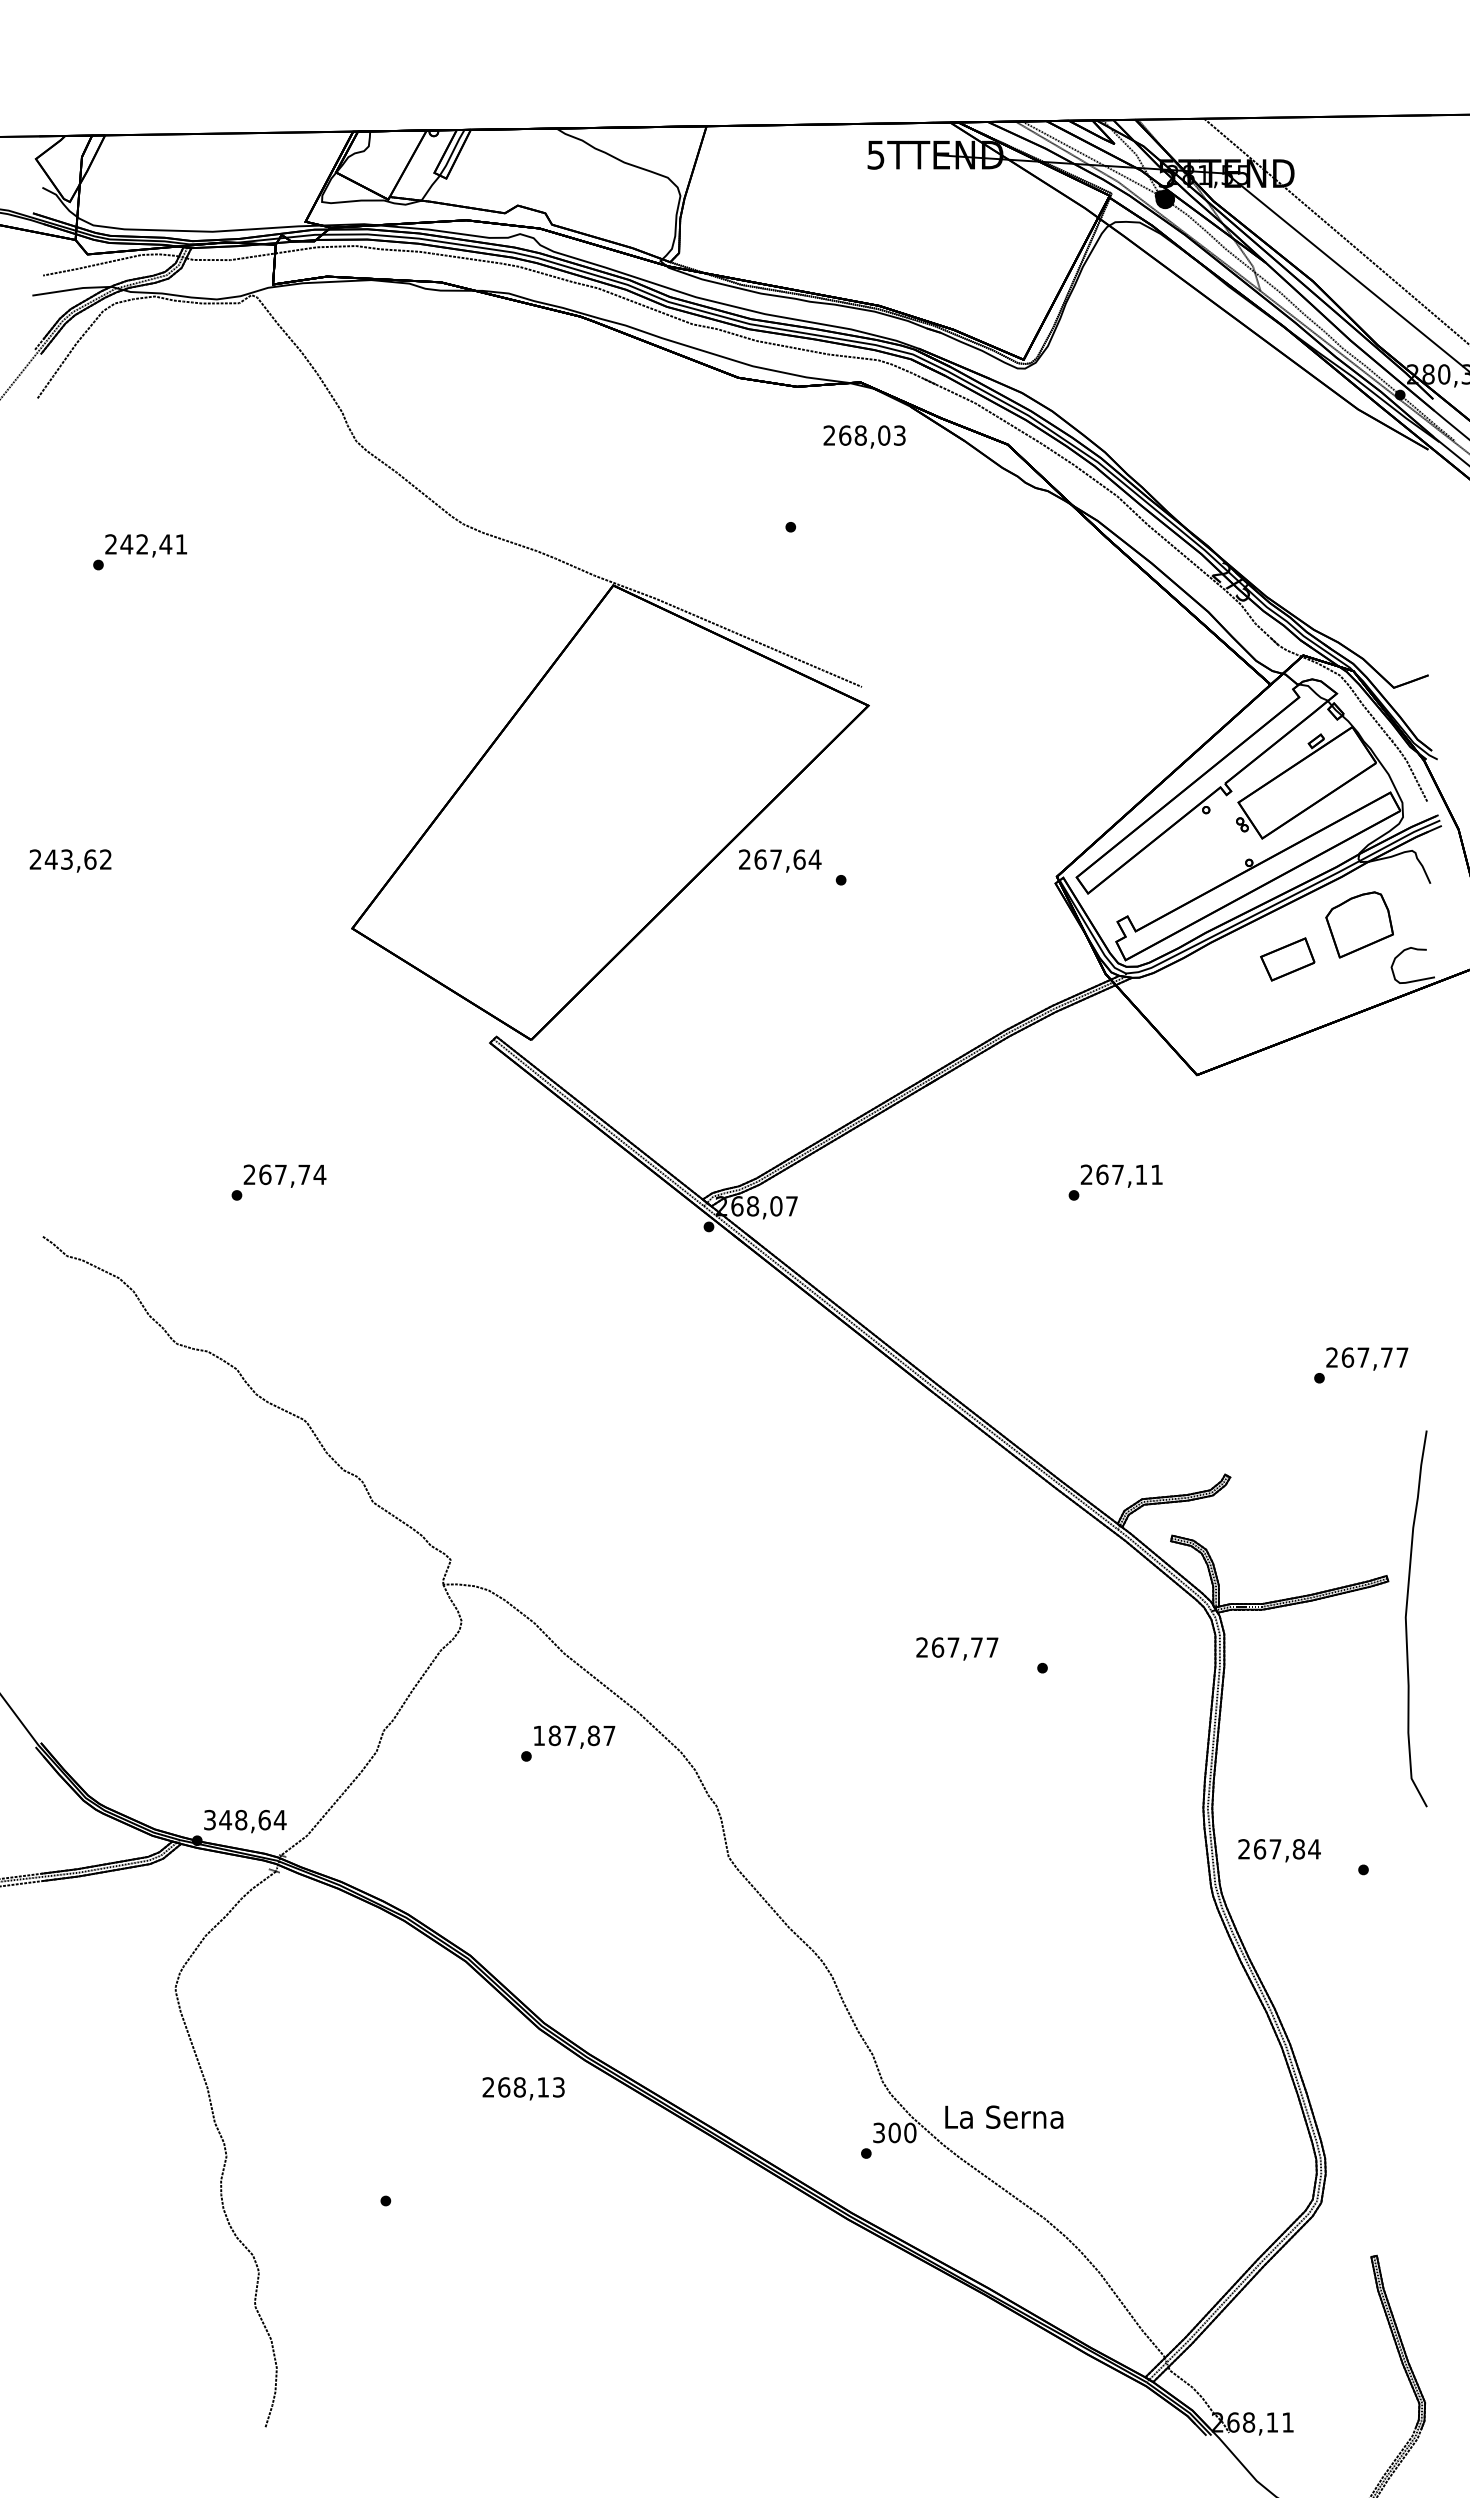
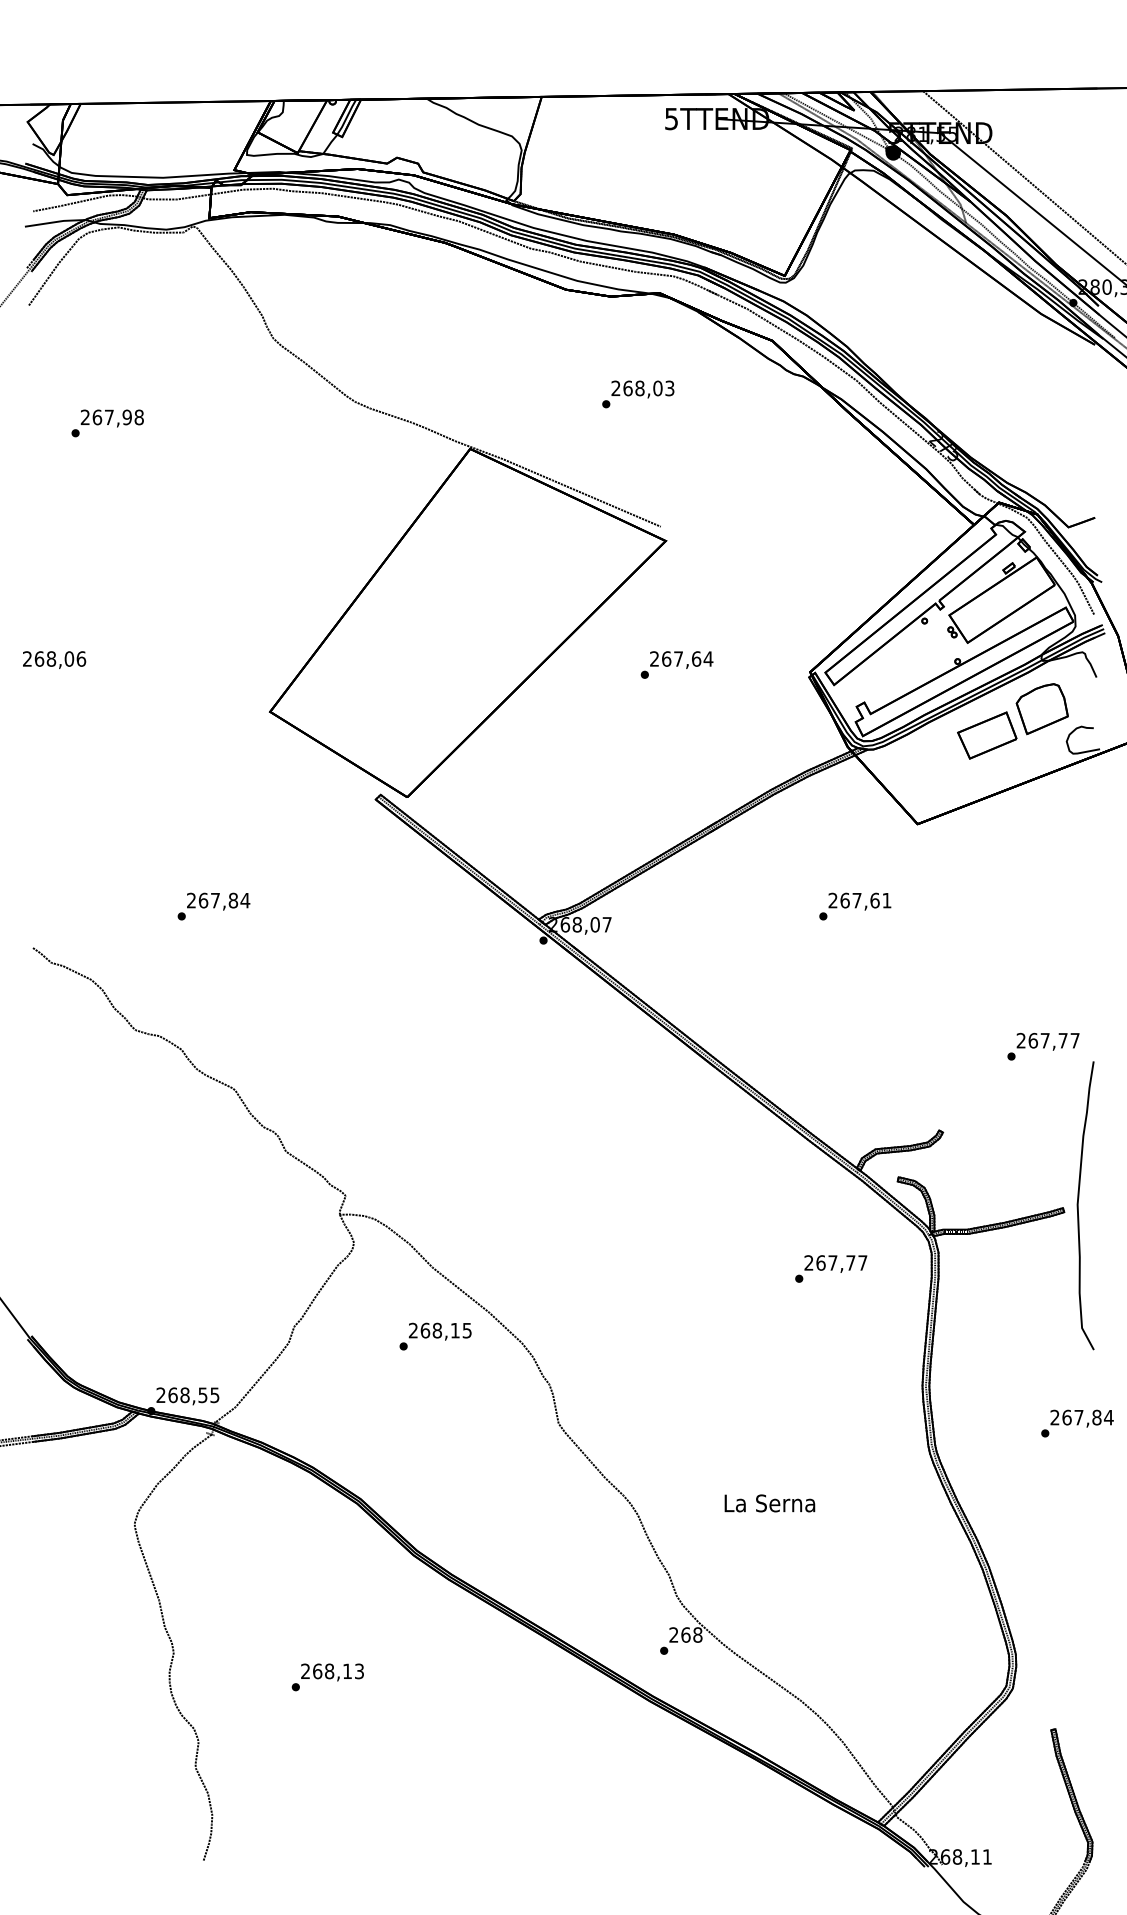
text: (864, 436) -> (642, 389), moved
text: (153, 544) -> (117, 417), 242,41 -> 267,98
text: (78, 859) -> (60, 658), 243,62 -> 268,06
text: (780, 860) -> (681, 659), moved
part: (1287, 959) -> (986, 735), size x1.43
text: (304, 1174) -> (233, 900), 267,74 -> 267,84
text: (1141, 1174) -> (875, 900), 267,11 -> 267,61
curve: (1406, 1618) -> (1078, 1205), moved
text: (957, 1648) -> (835, 1263), moved
text: (574, 1735) -> (440, 1330), 187,87 -> 268,15
text: (245, 1819) -> (188, 1394), 348,64 -> 268,55
text: (1279, 1850) -> (1082, 1418), moved
text: (523, 2088) -> (332, 1672), moved
text: (1004, 2116) -> (770, 1502), moved
text: (894, 2132) -> (685, 1634), 300 -> 268

